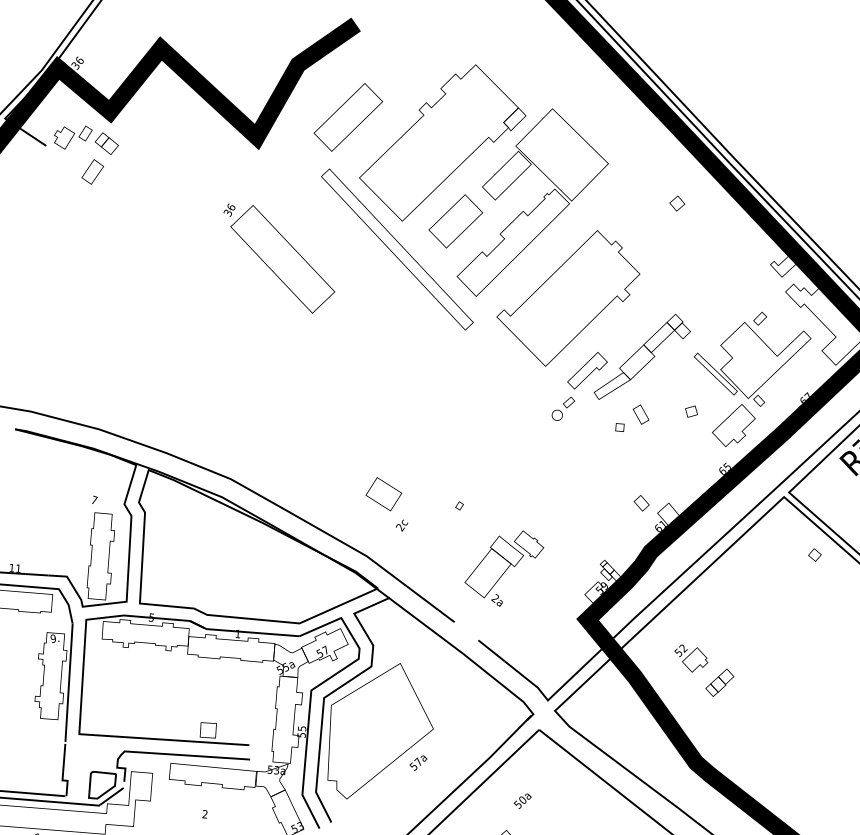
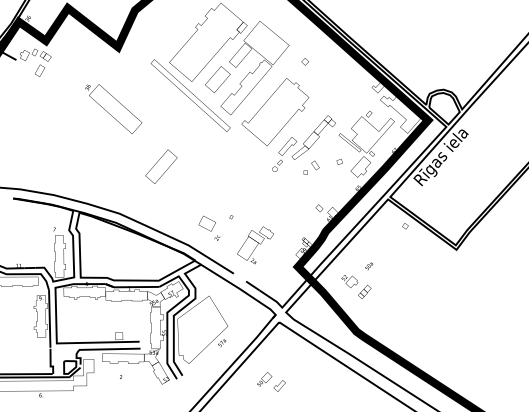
part: (348, 116) -> (161, 166), moved
part: (675, 202) -> (304, 61), moved
text: (278, 257) -> (113, 108), moved
text: (387, 502) -> (209, 227), moved
text: (523, 801) -> (369, 266), moved

